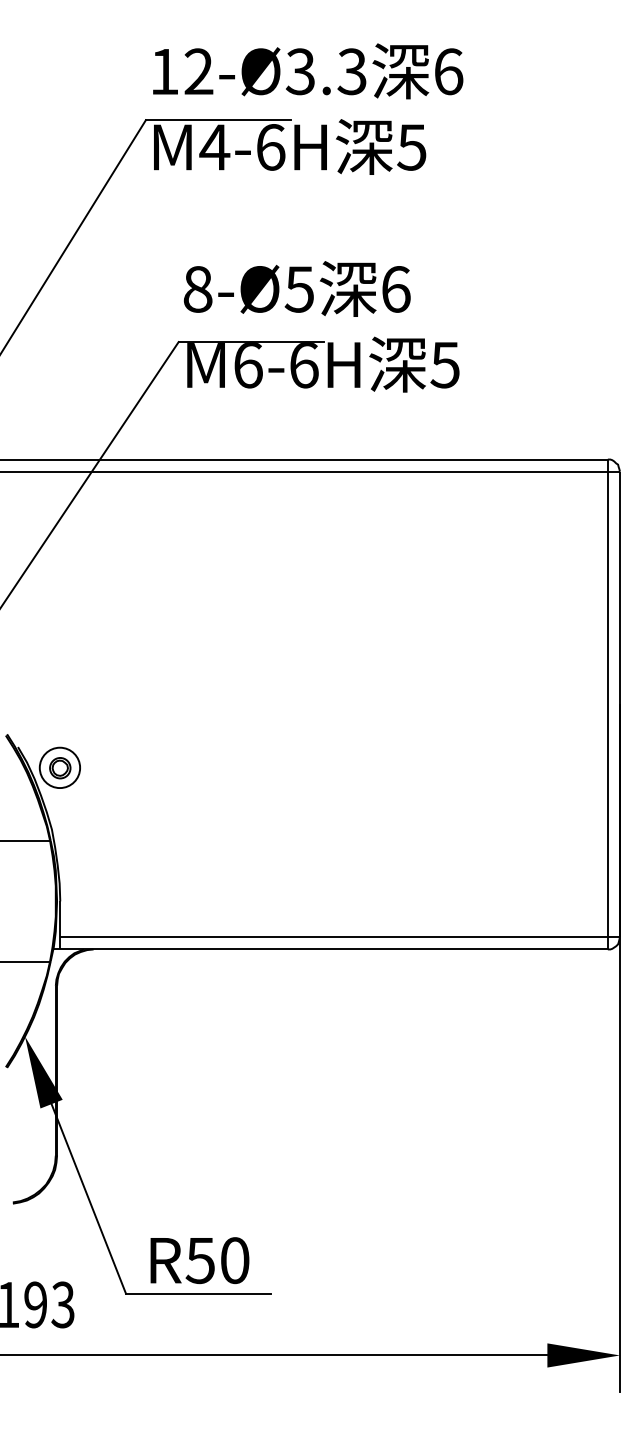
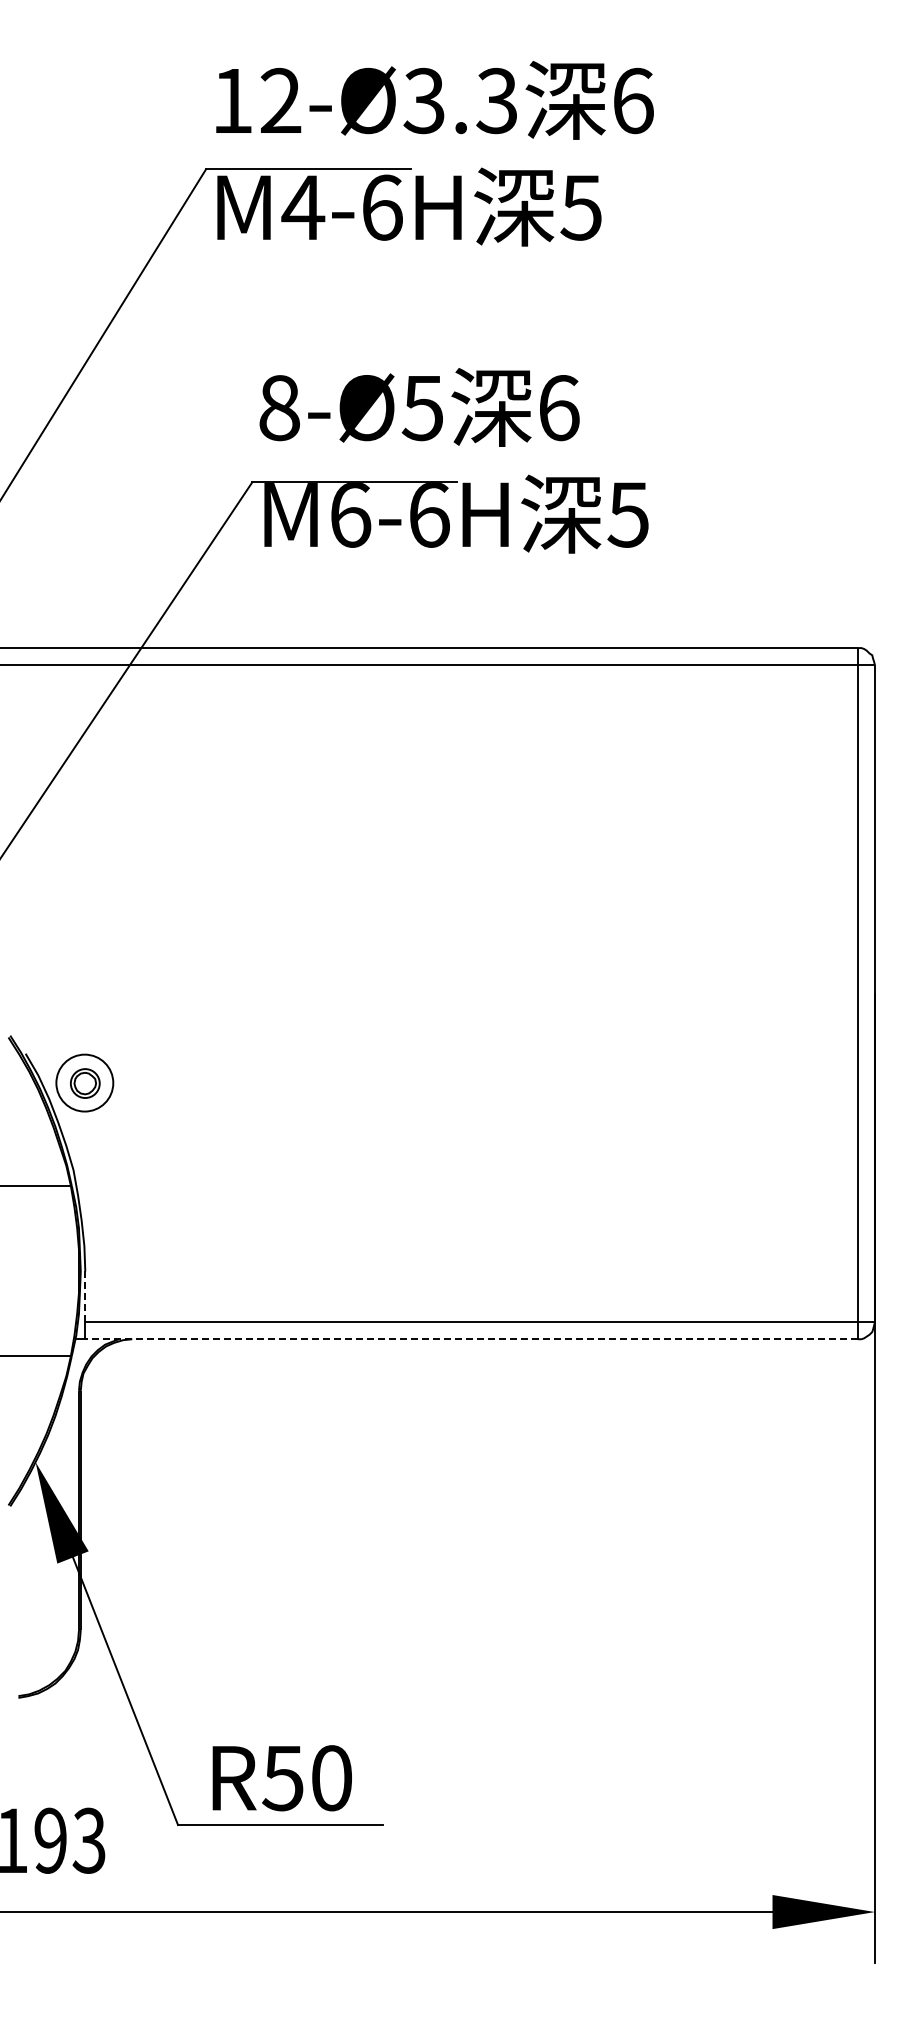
line: (60, 919) -> (85, 1297), solid -> dashed
line: (334, 949) -> (471, 1339), solid -> dashed

